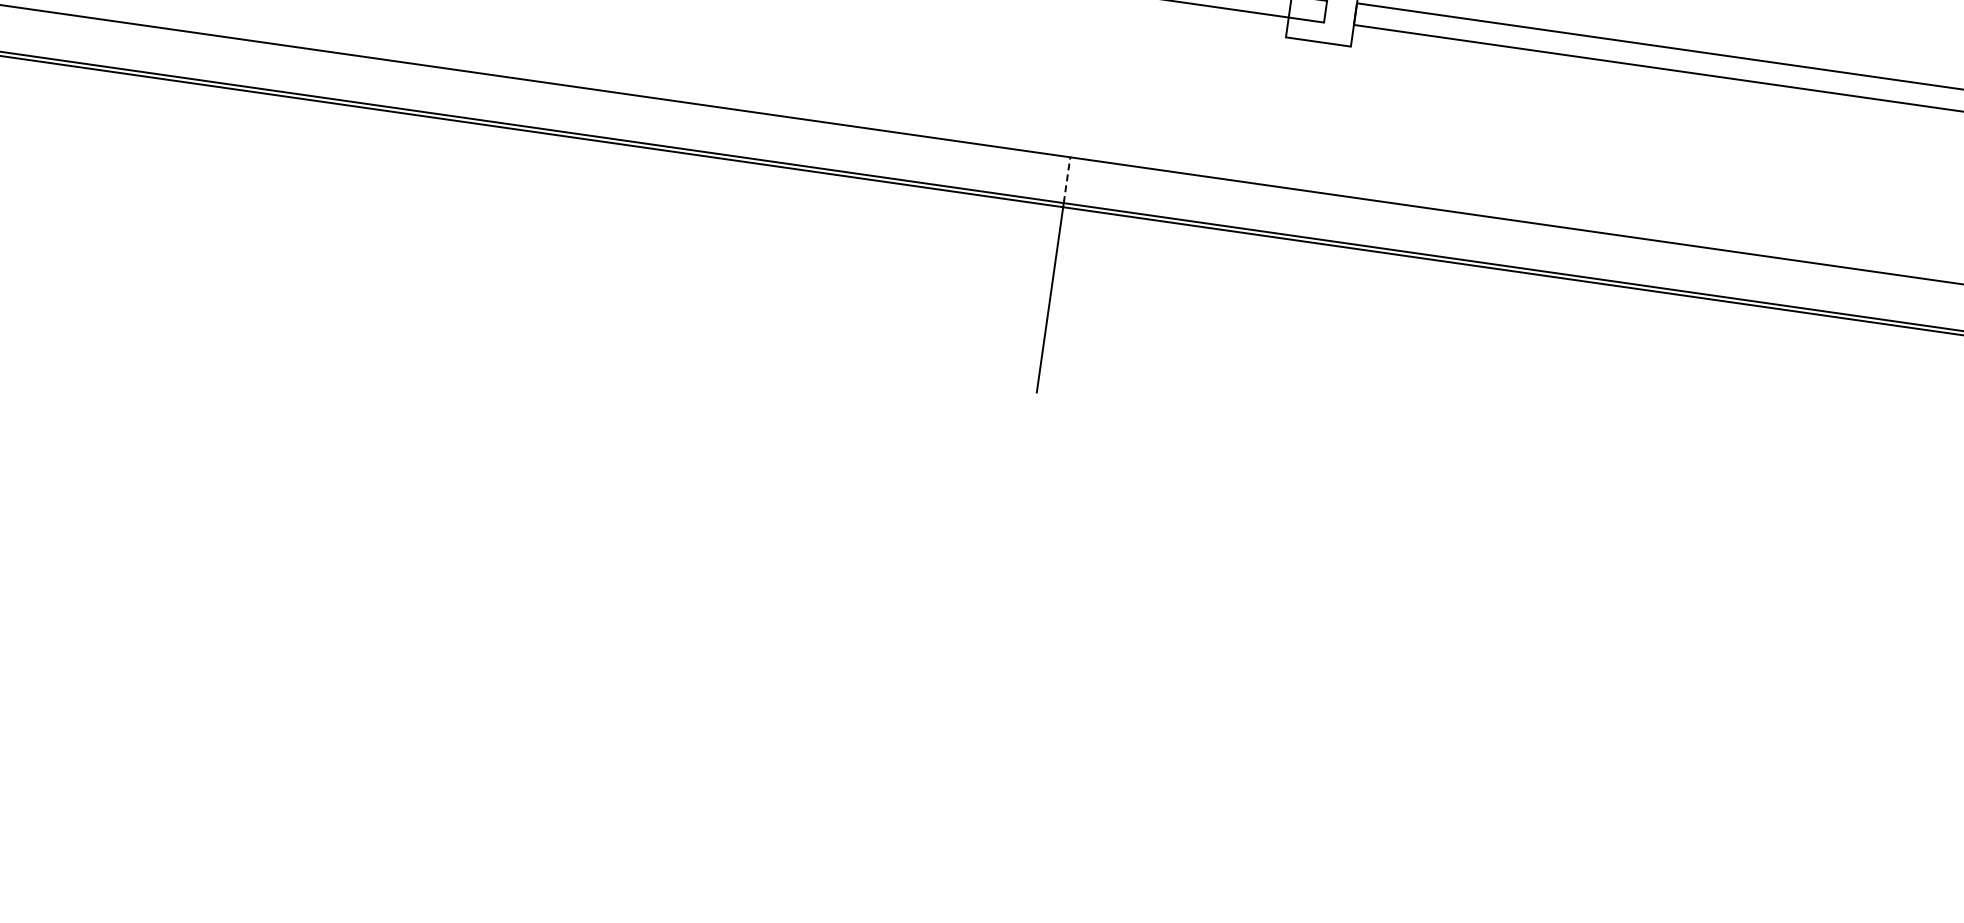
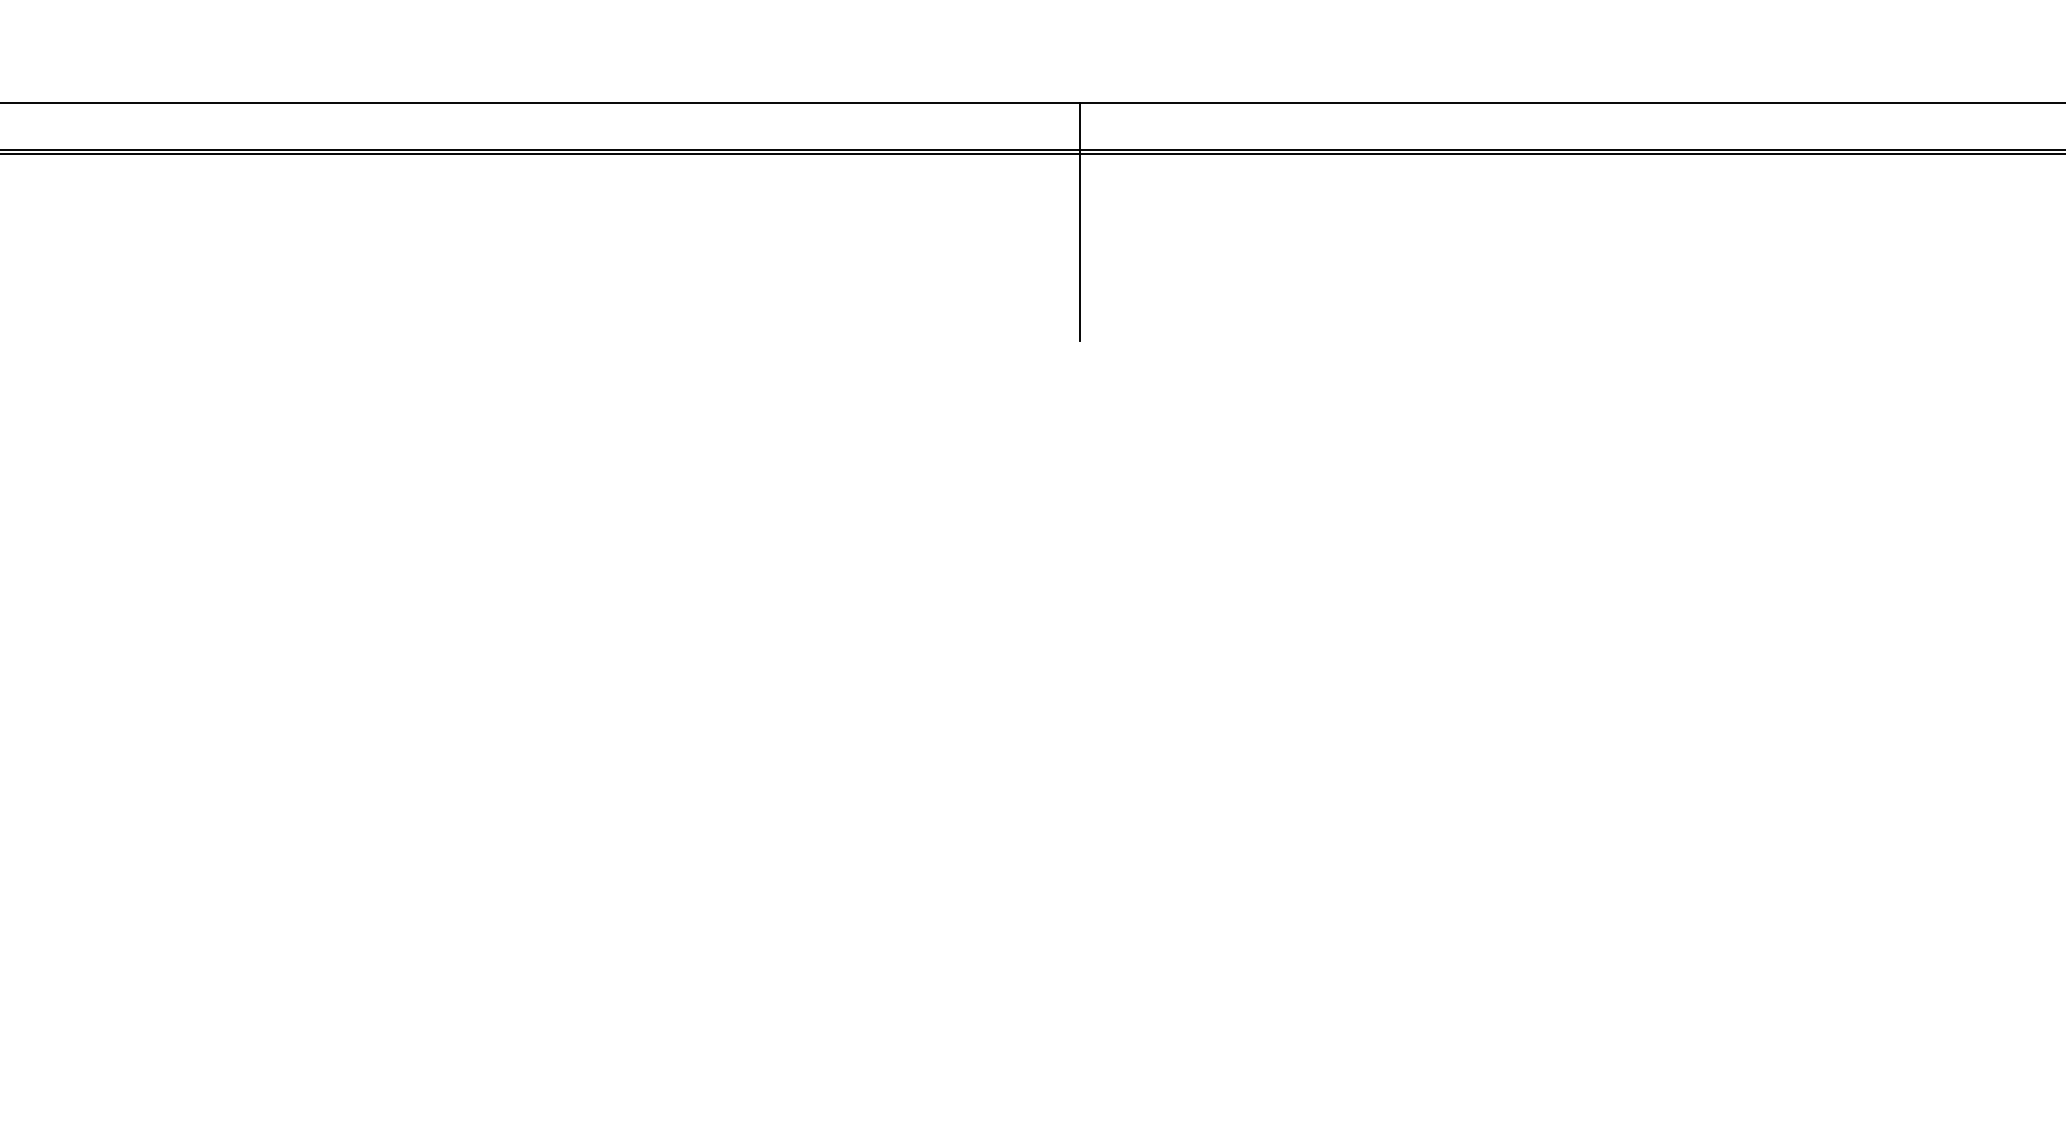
line: (1067, 180) -> (1079, 126), dashed -> solid

